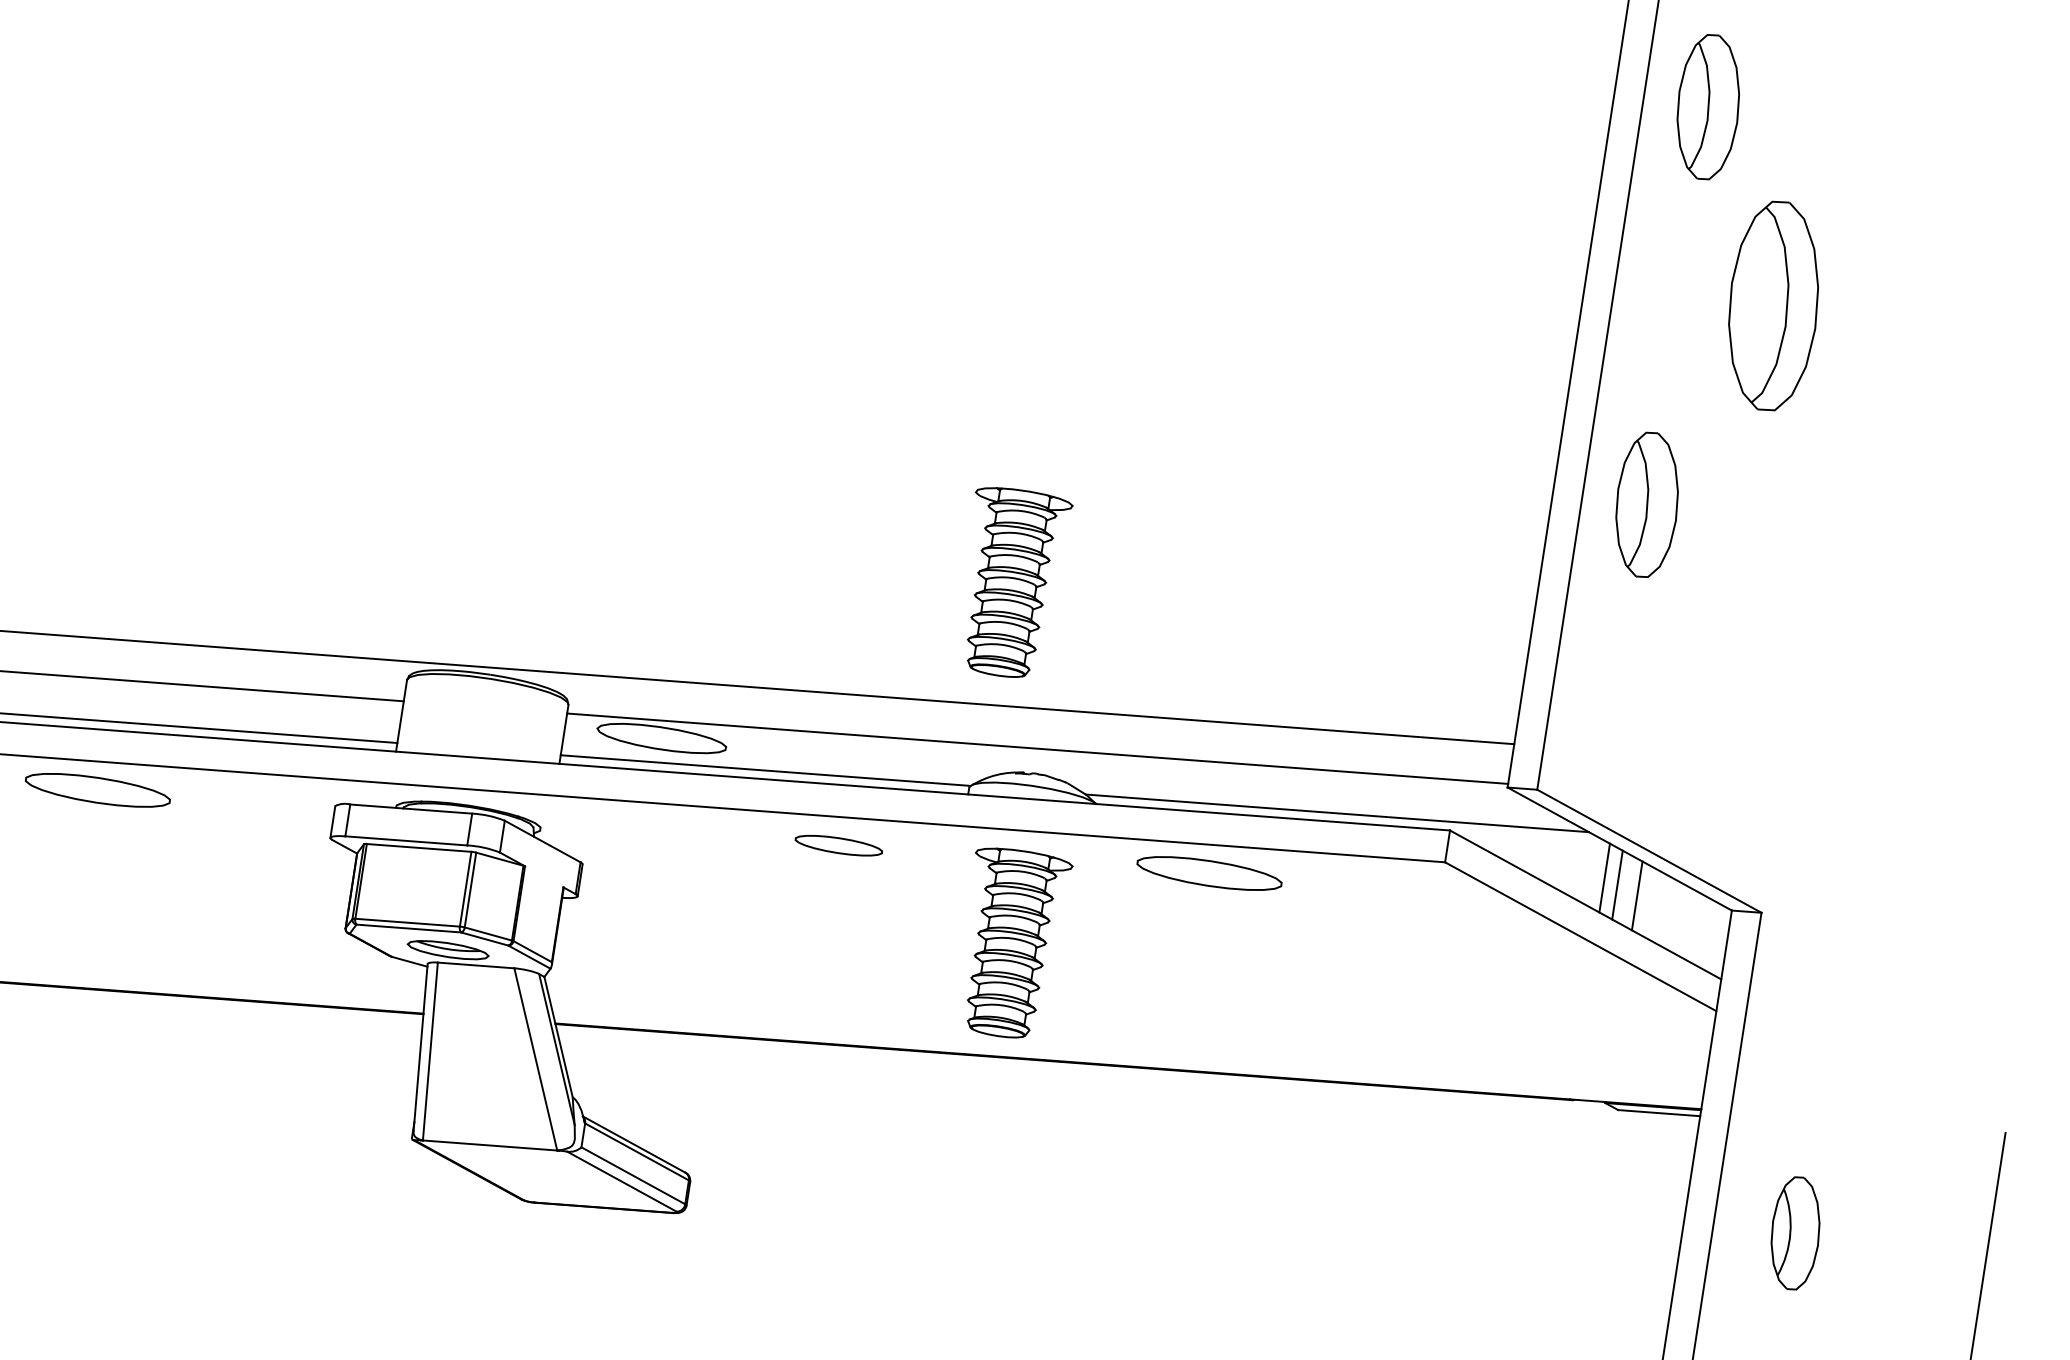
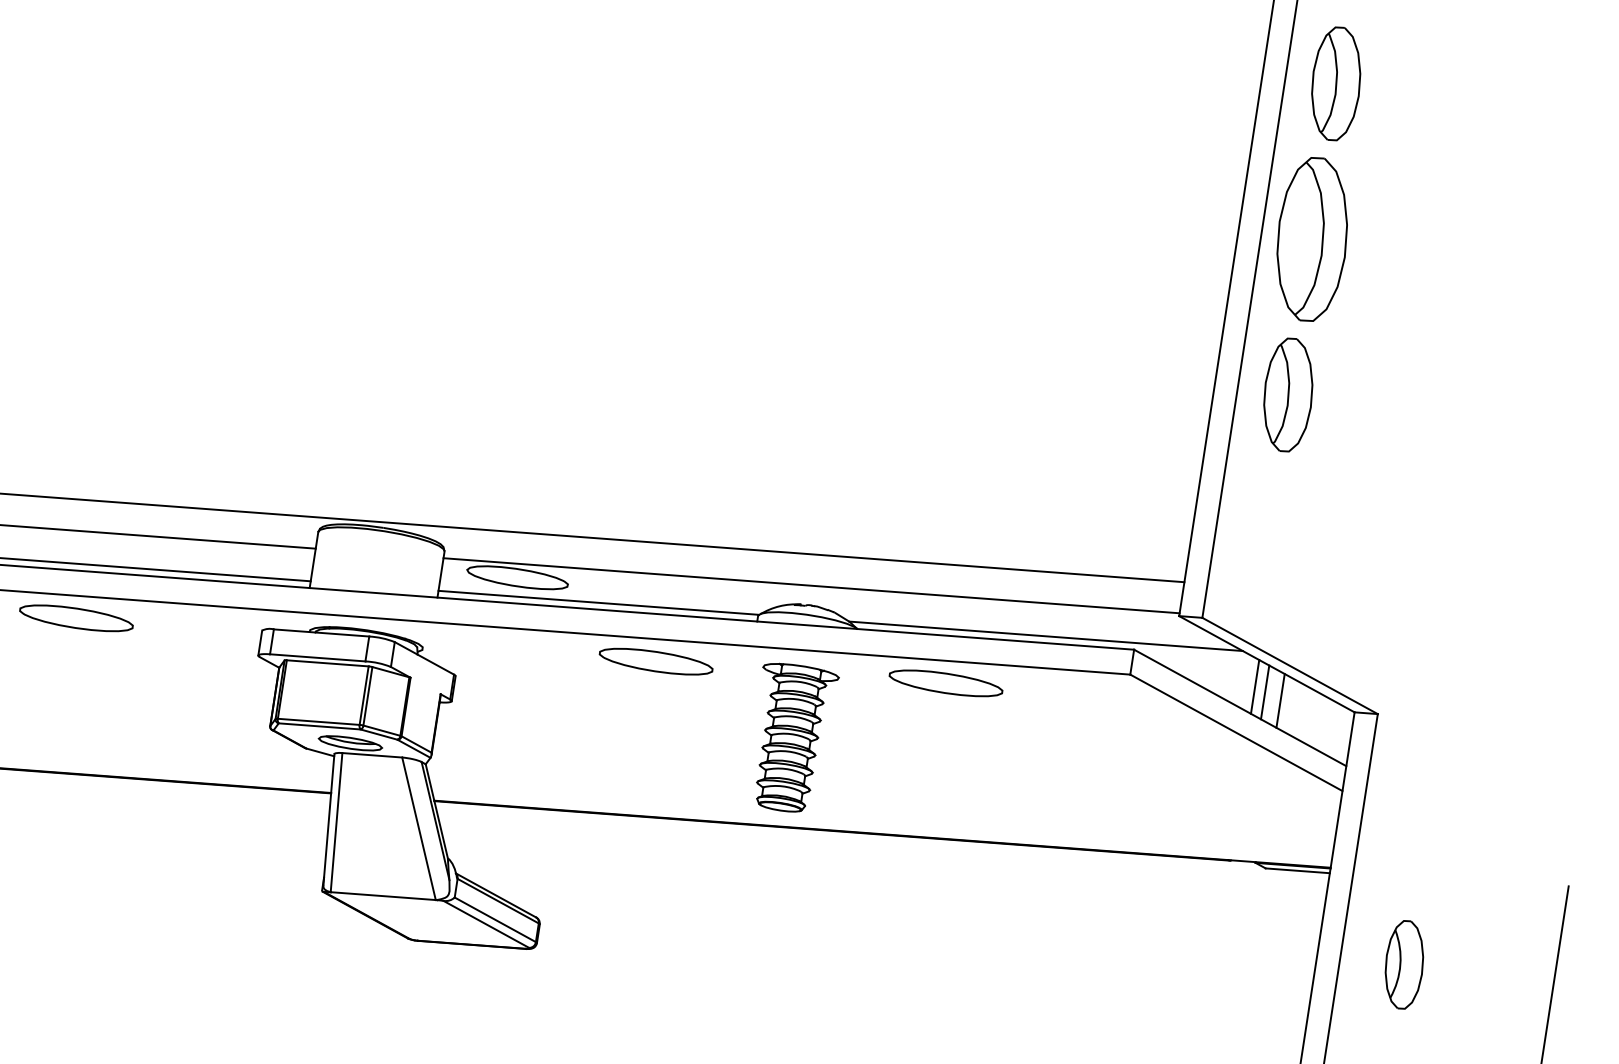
part: (1772, 306) -> (1311, 239), moved
part: (1019, 582) -> (797, 455), removed
part: (838, 845) -> (655, 661), size x1.67

